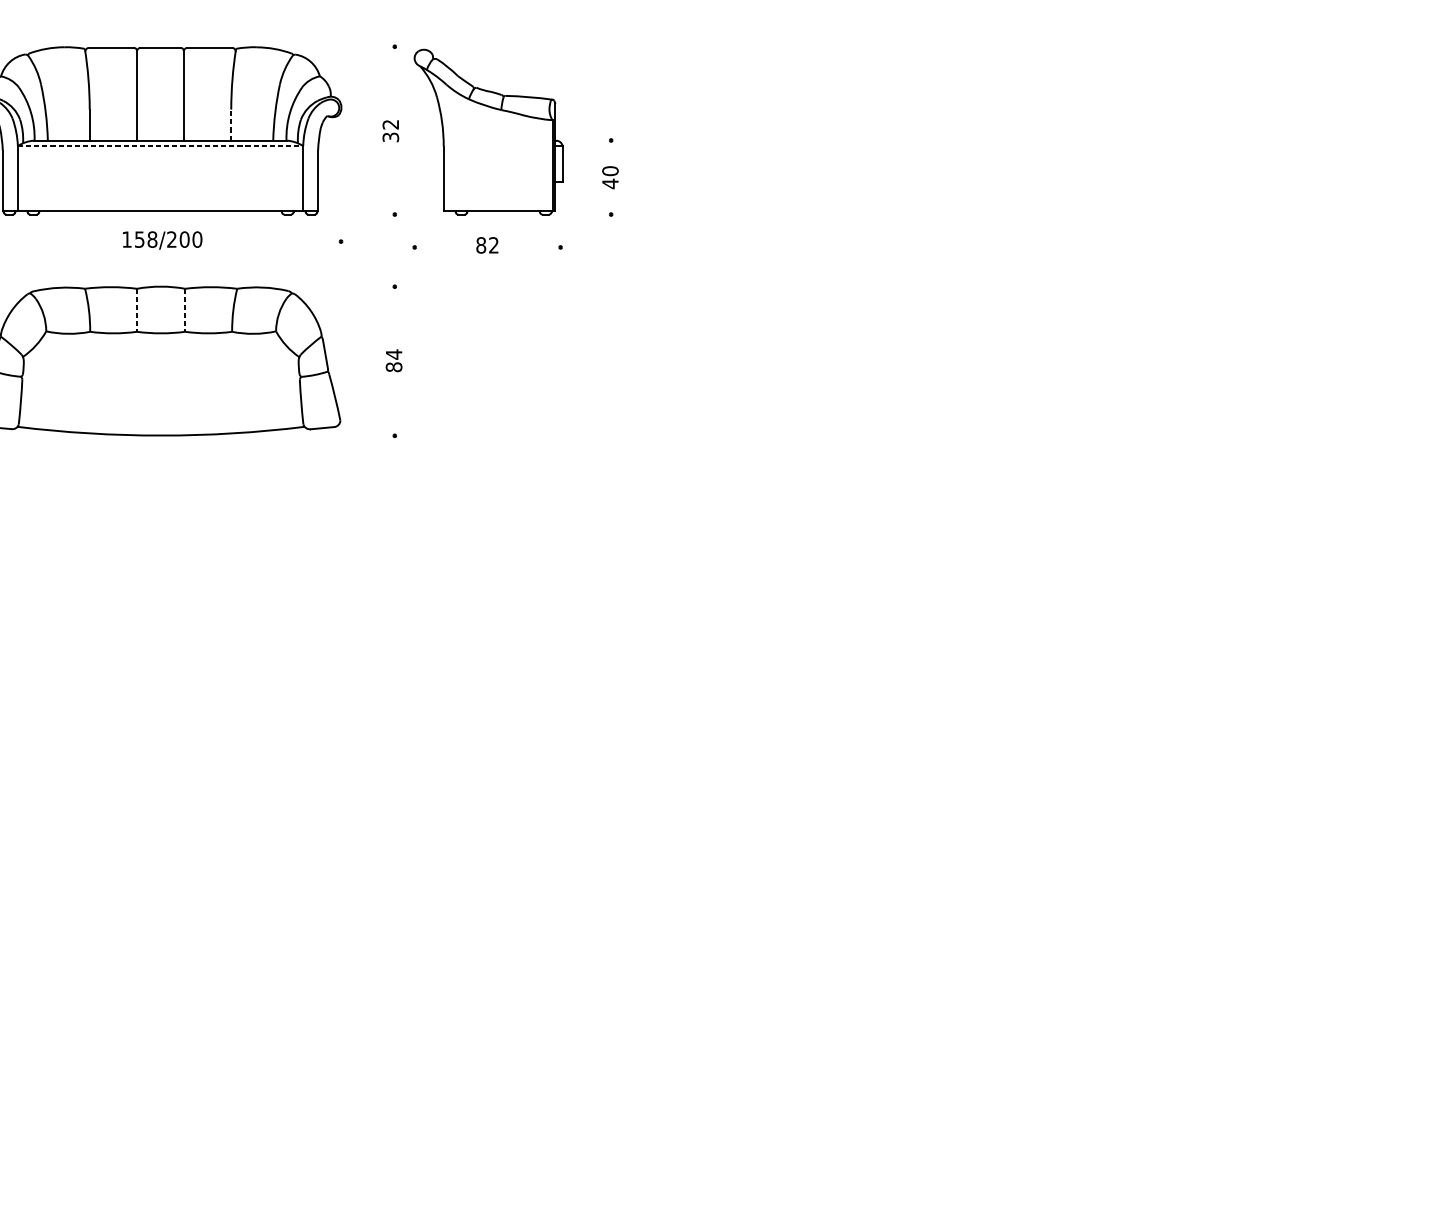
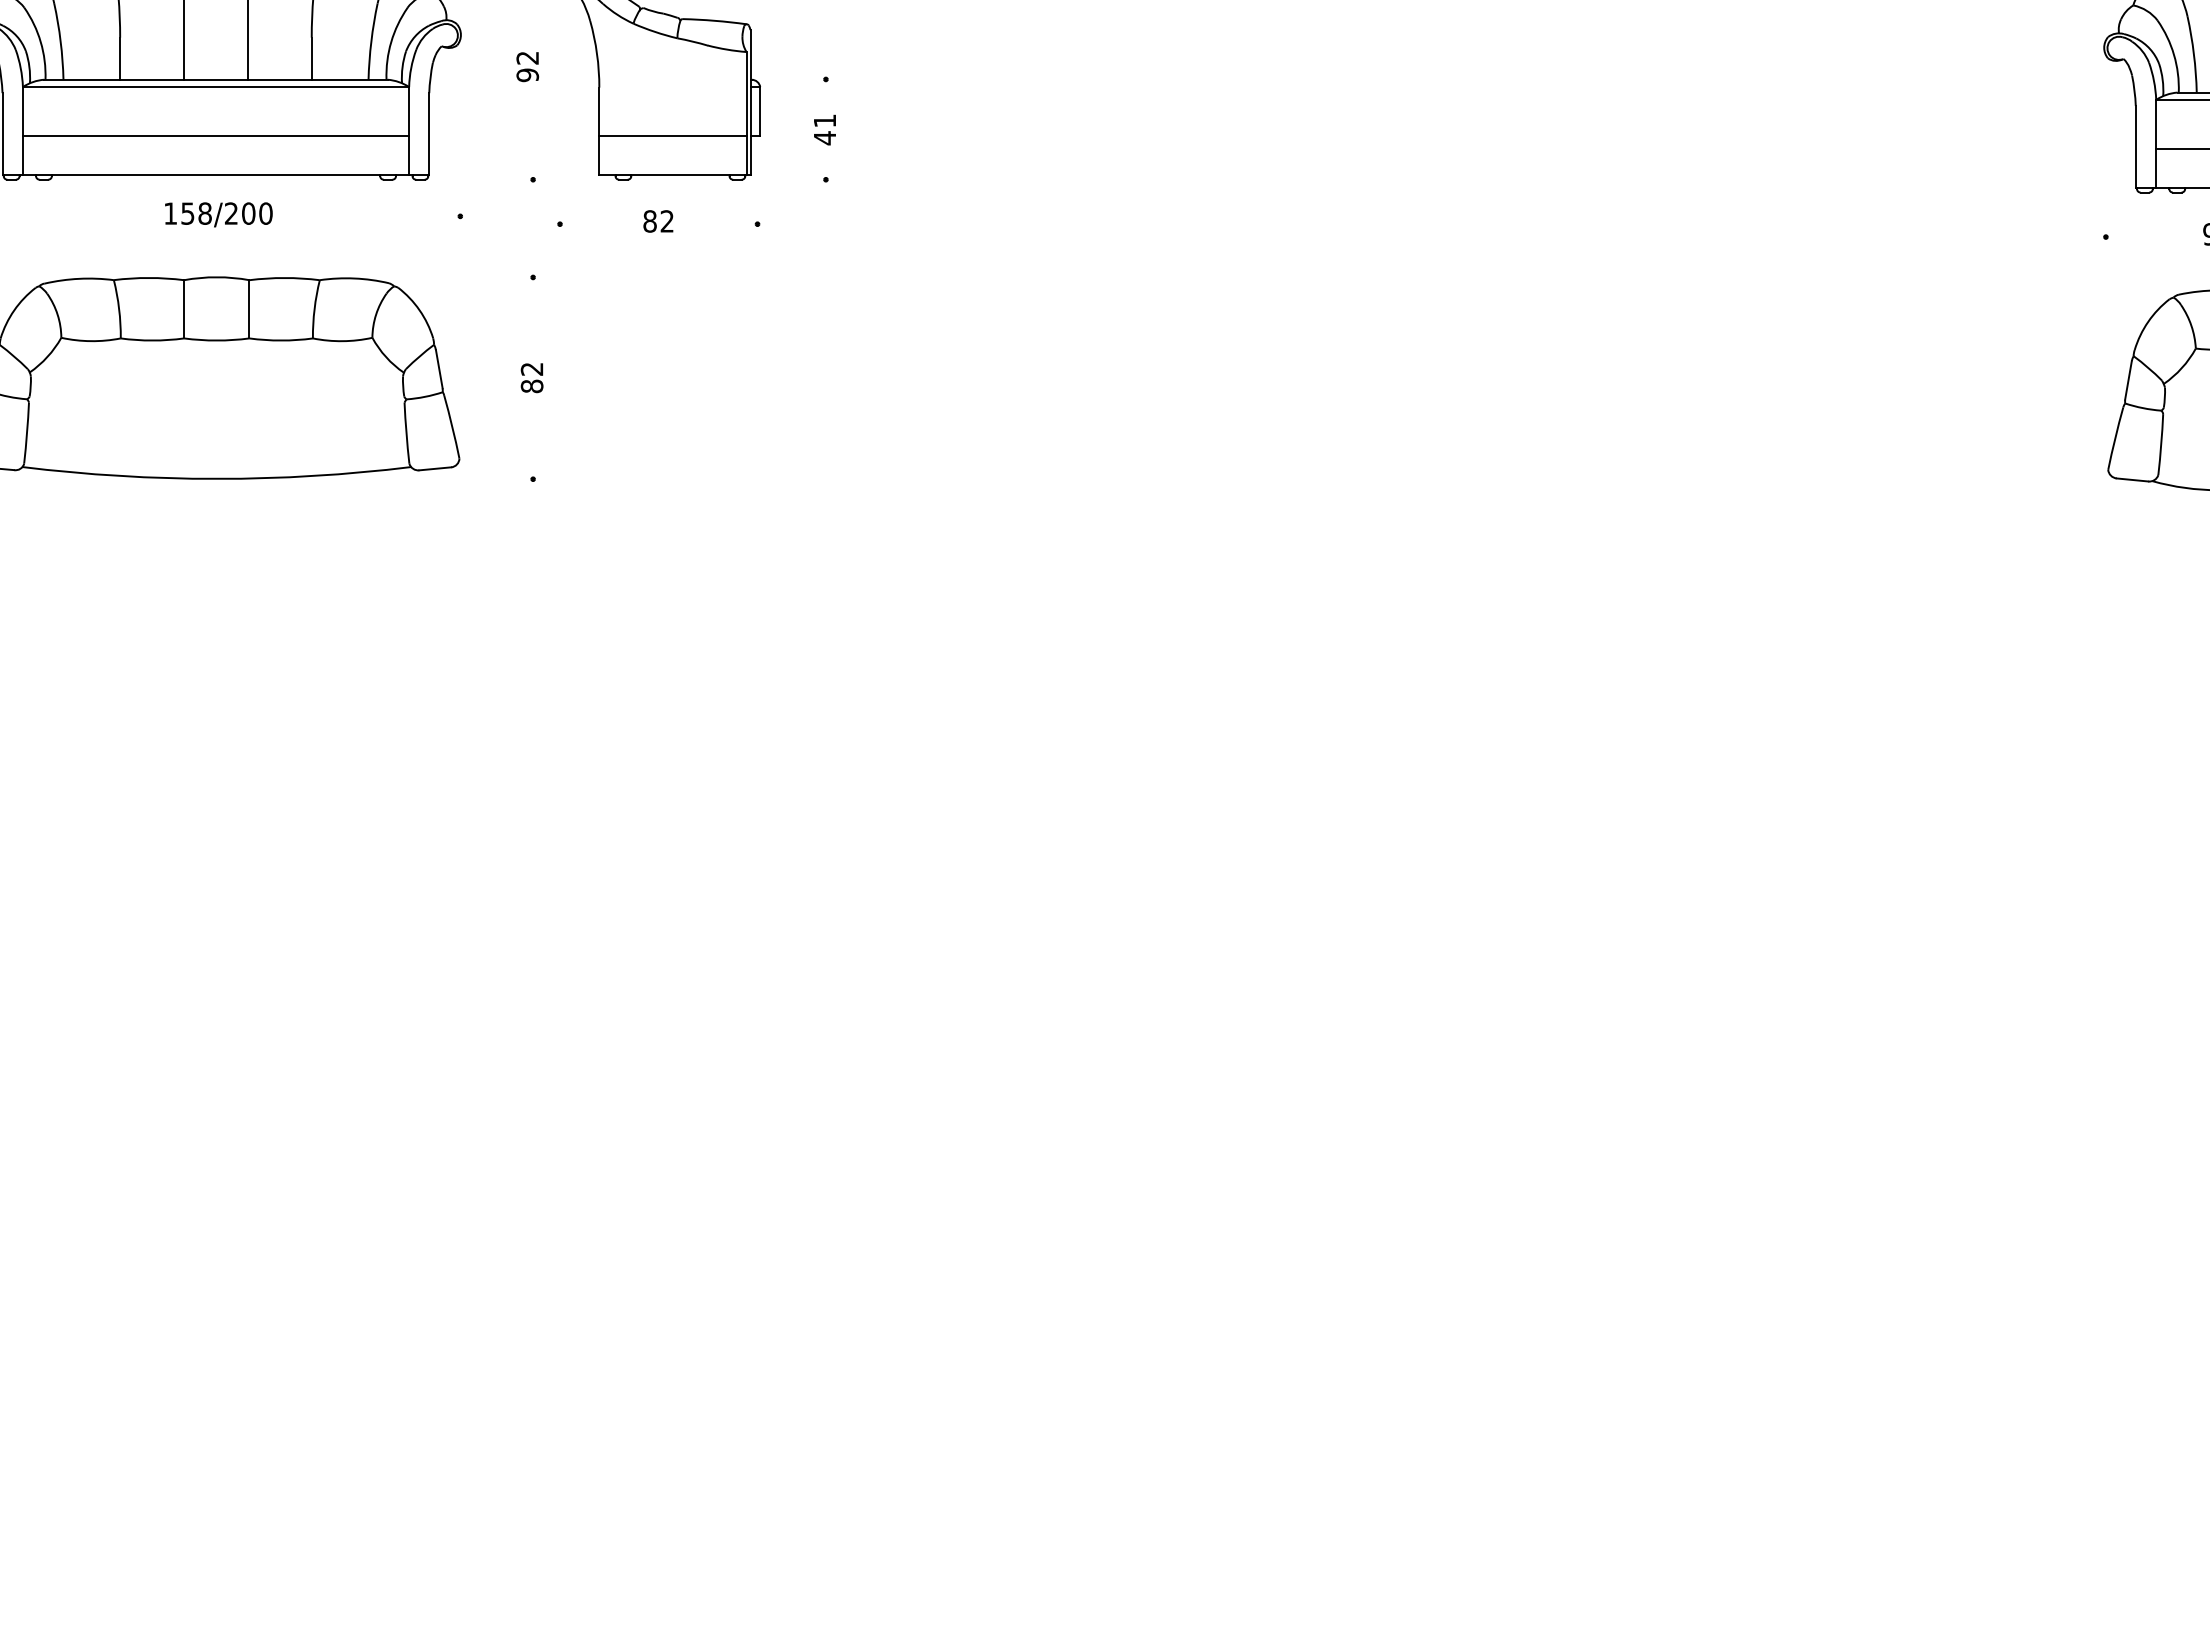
line: (231, 125) -> (311, 58), dashed -> solid
text: (390, 137) -> (527, 75), 32 -> 92
line: (160, 146) -> (216, 87), dashed -> solid
text: (610, 170) -> (824, 120), 40 -> 41
line: (160, 181) -> (215, 135), added
line: (497, 181) -> (672, 135), added
line: (137, 310) -> (184, 309), dashed -> solid
line: (185, 310) -> (249, 309), dashed -> solid
text: (393, 354) -> (531, 369), 84 -> 82

